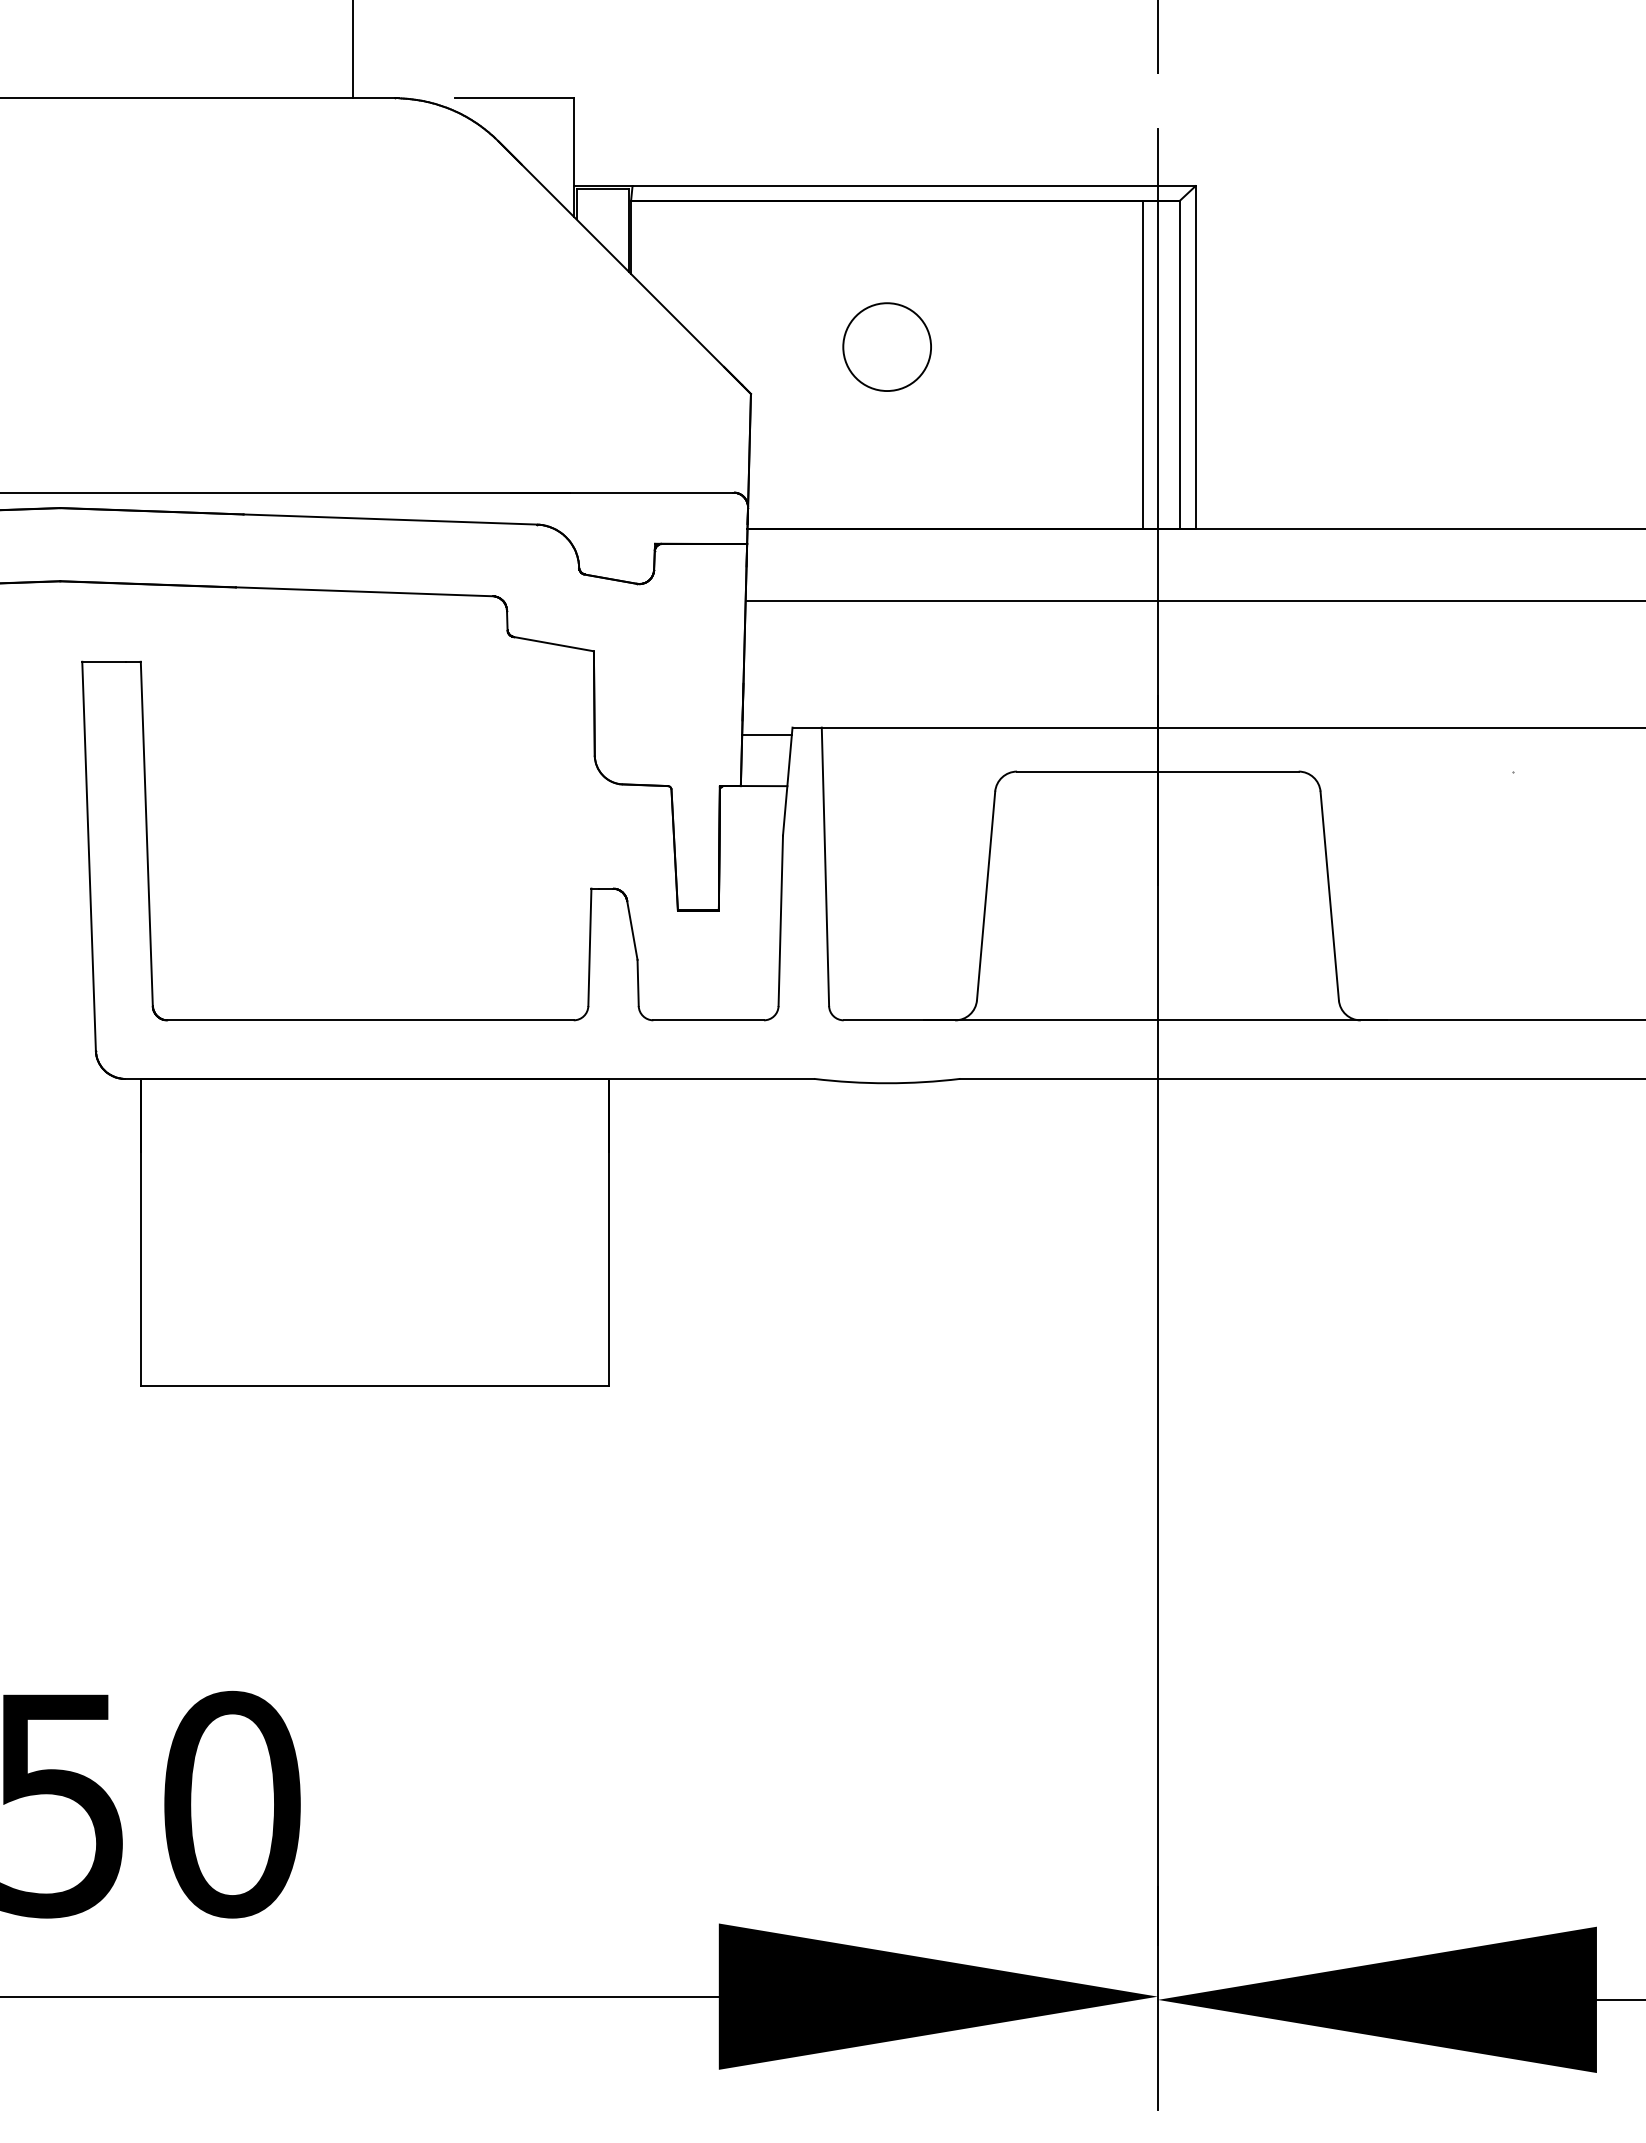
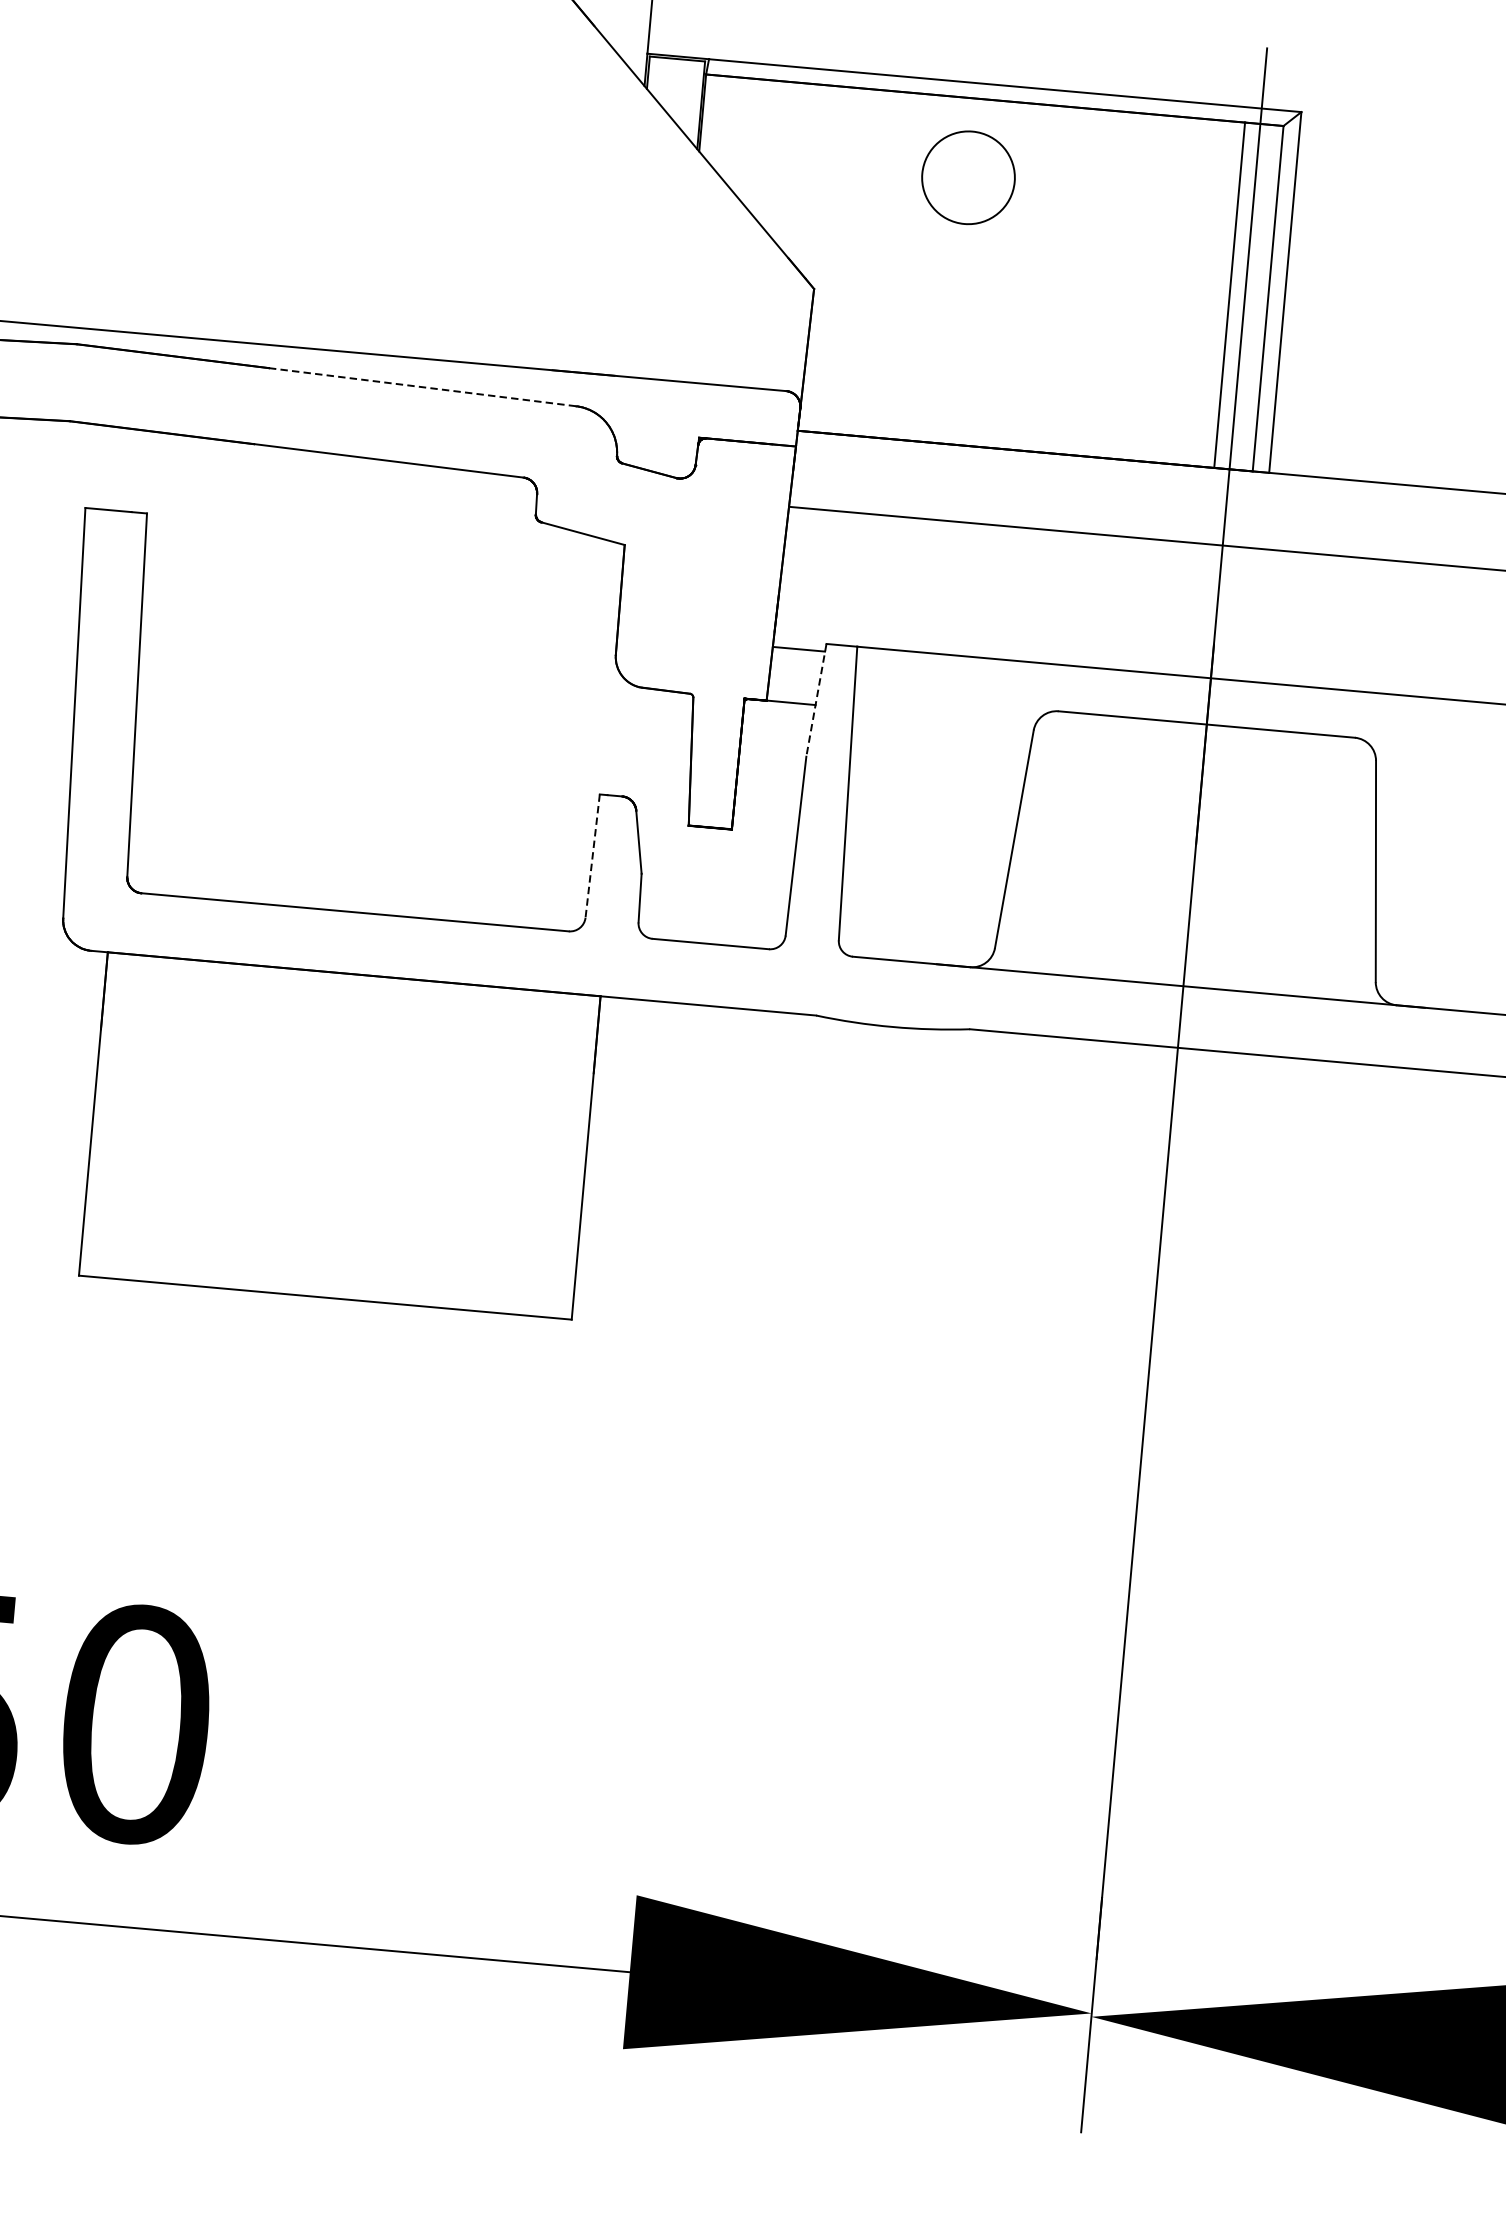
circle: (886, 346) -> (967, 177), moved
line: (390, 519) -> (423, 387), solid -> dashed
line: (787, 782) -> (816, 701), solid -> dashed
line: (589, 947) -> (592, 856), solid -> dashed

